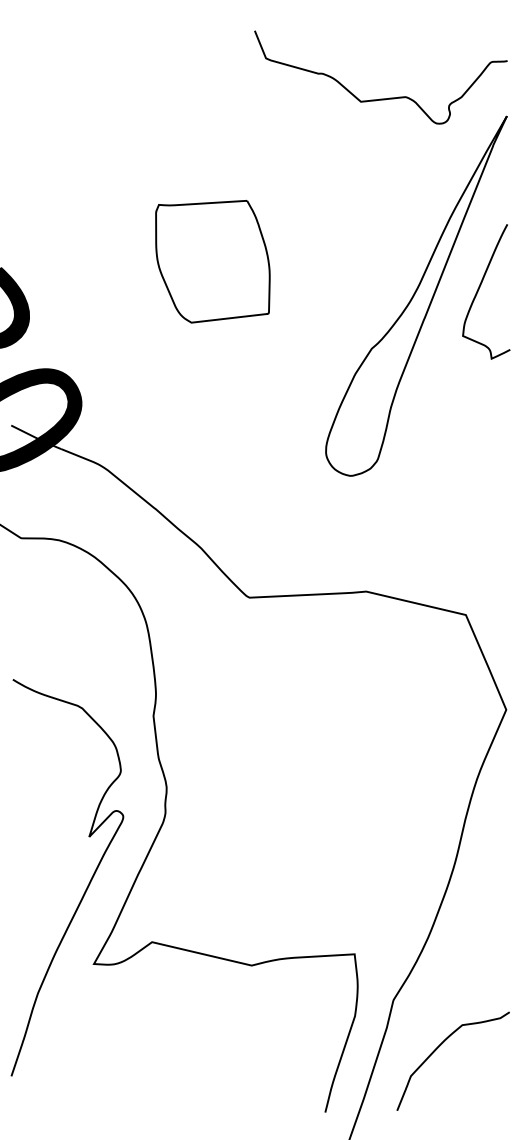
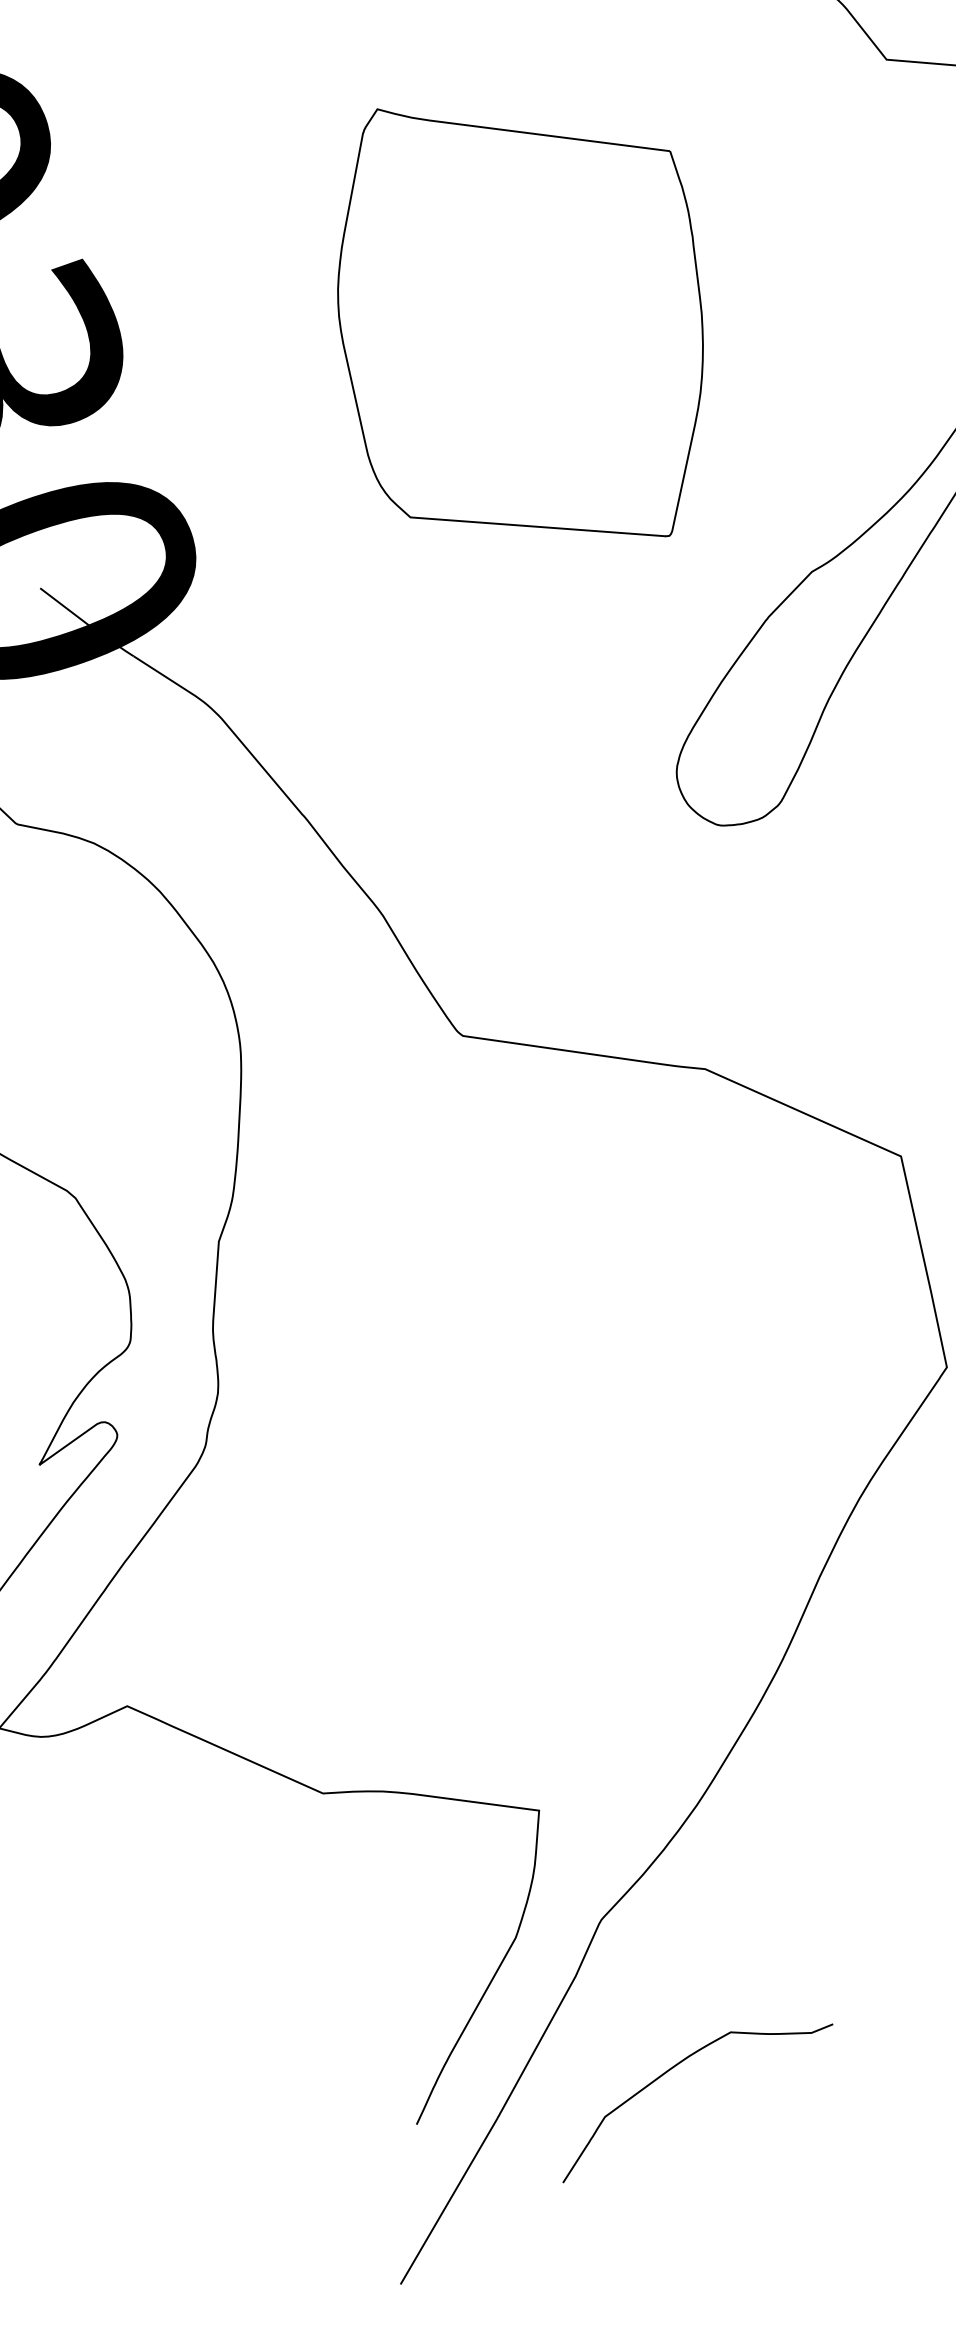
part: (212, 261) -> (518, 329), size x1.6
curve: (439, 1047) -> (674, 2069), moved

